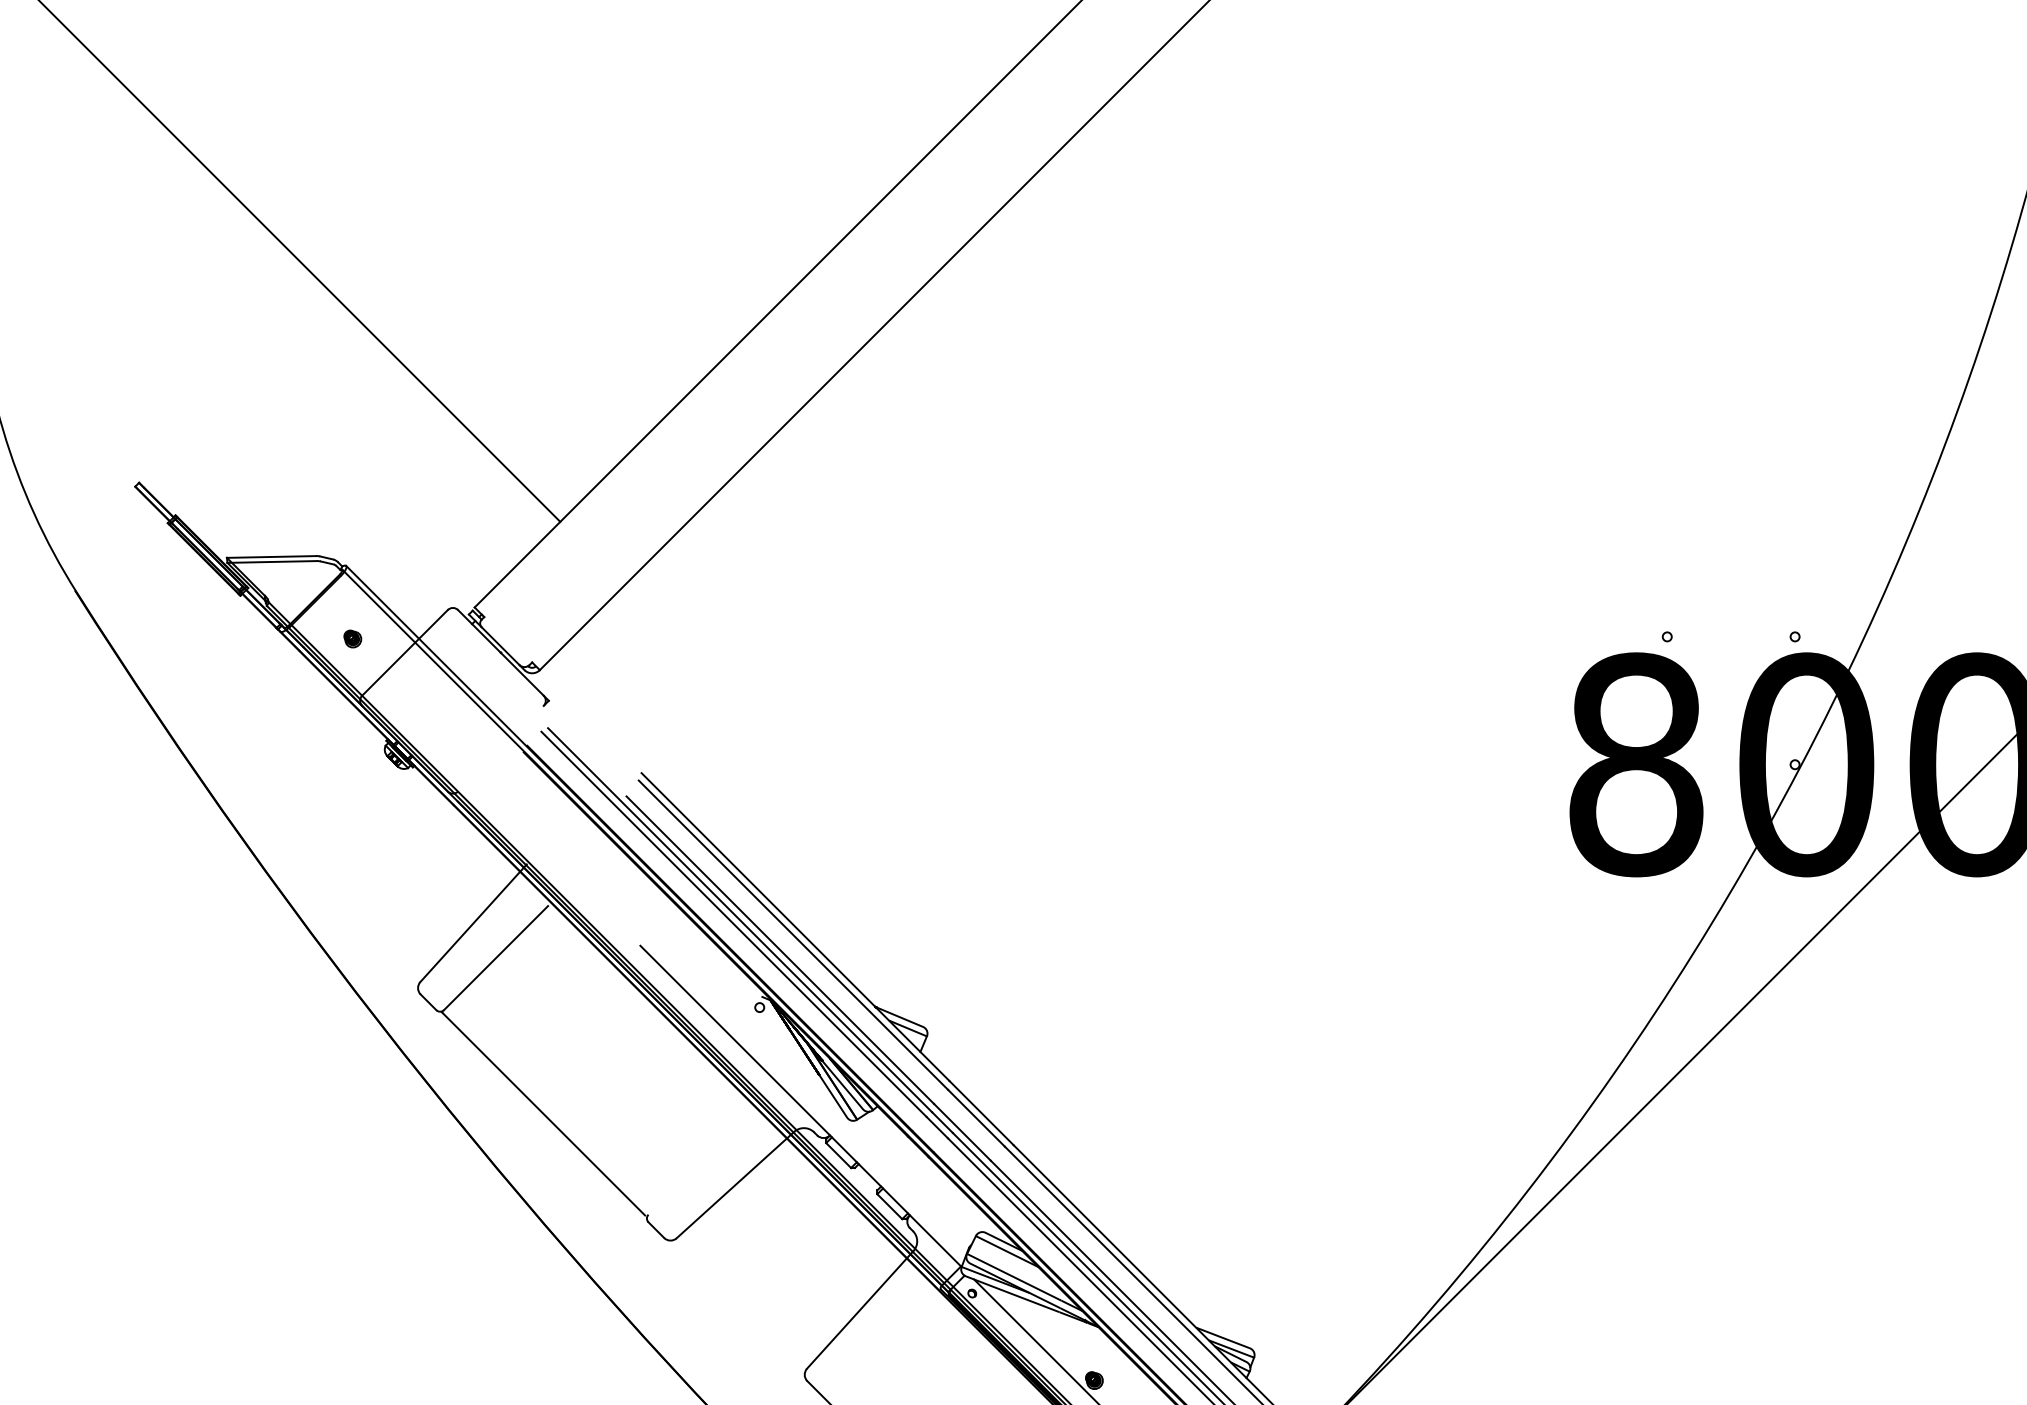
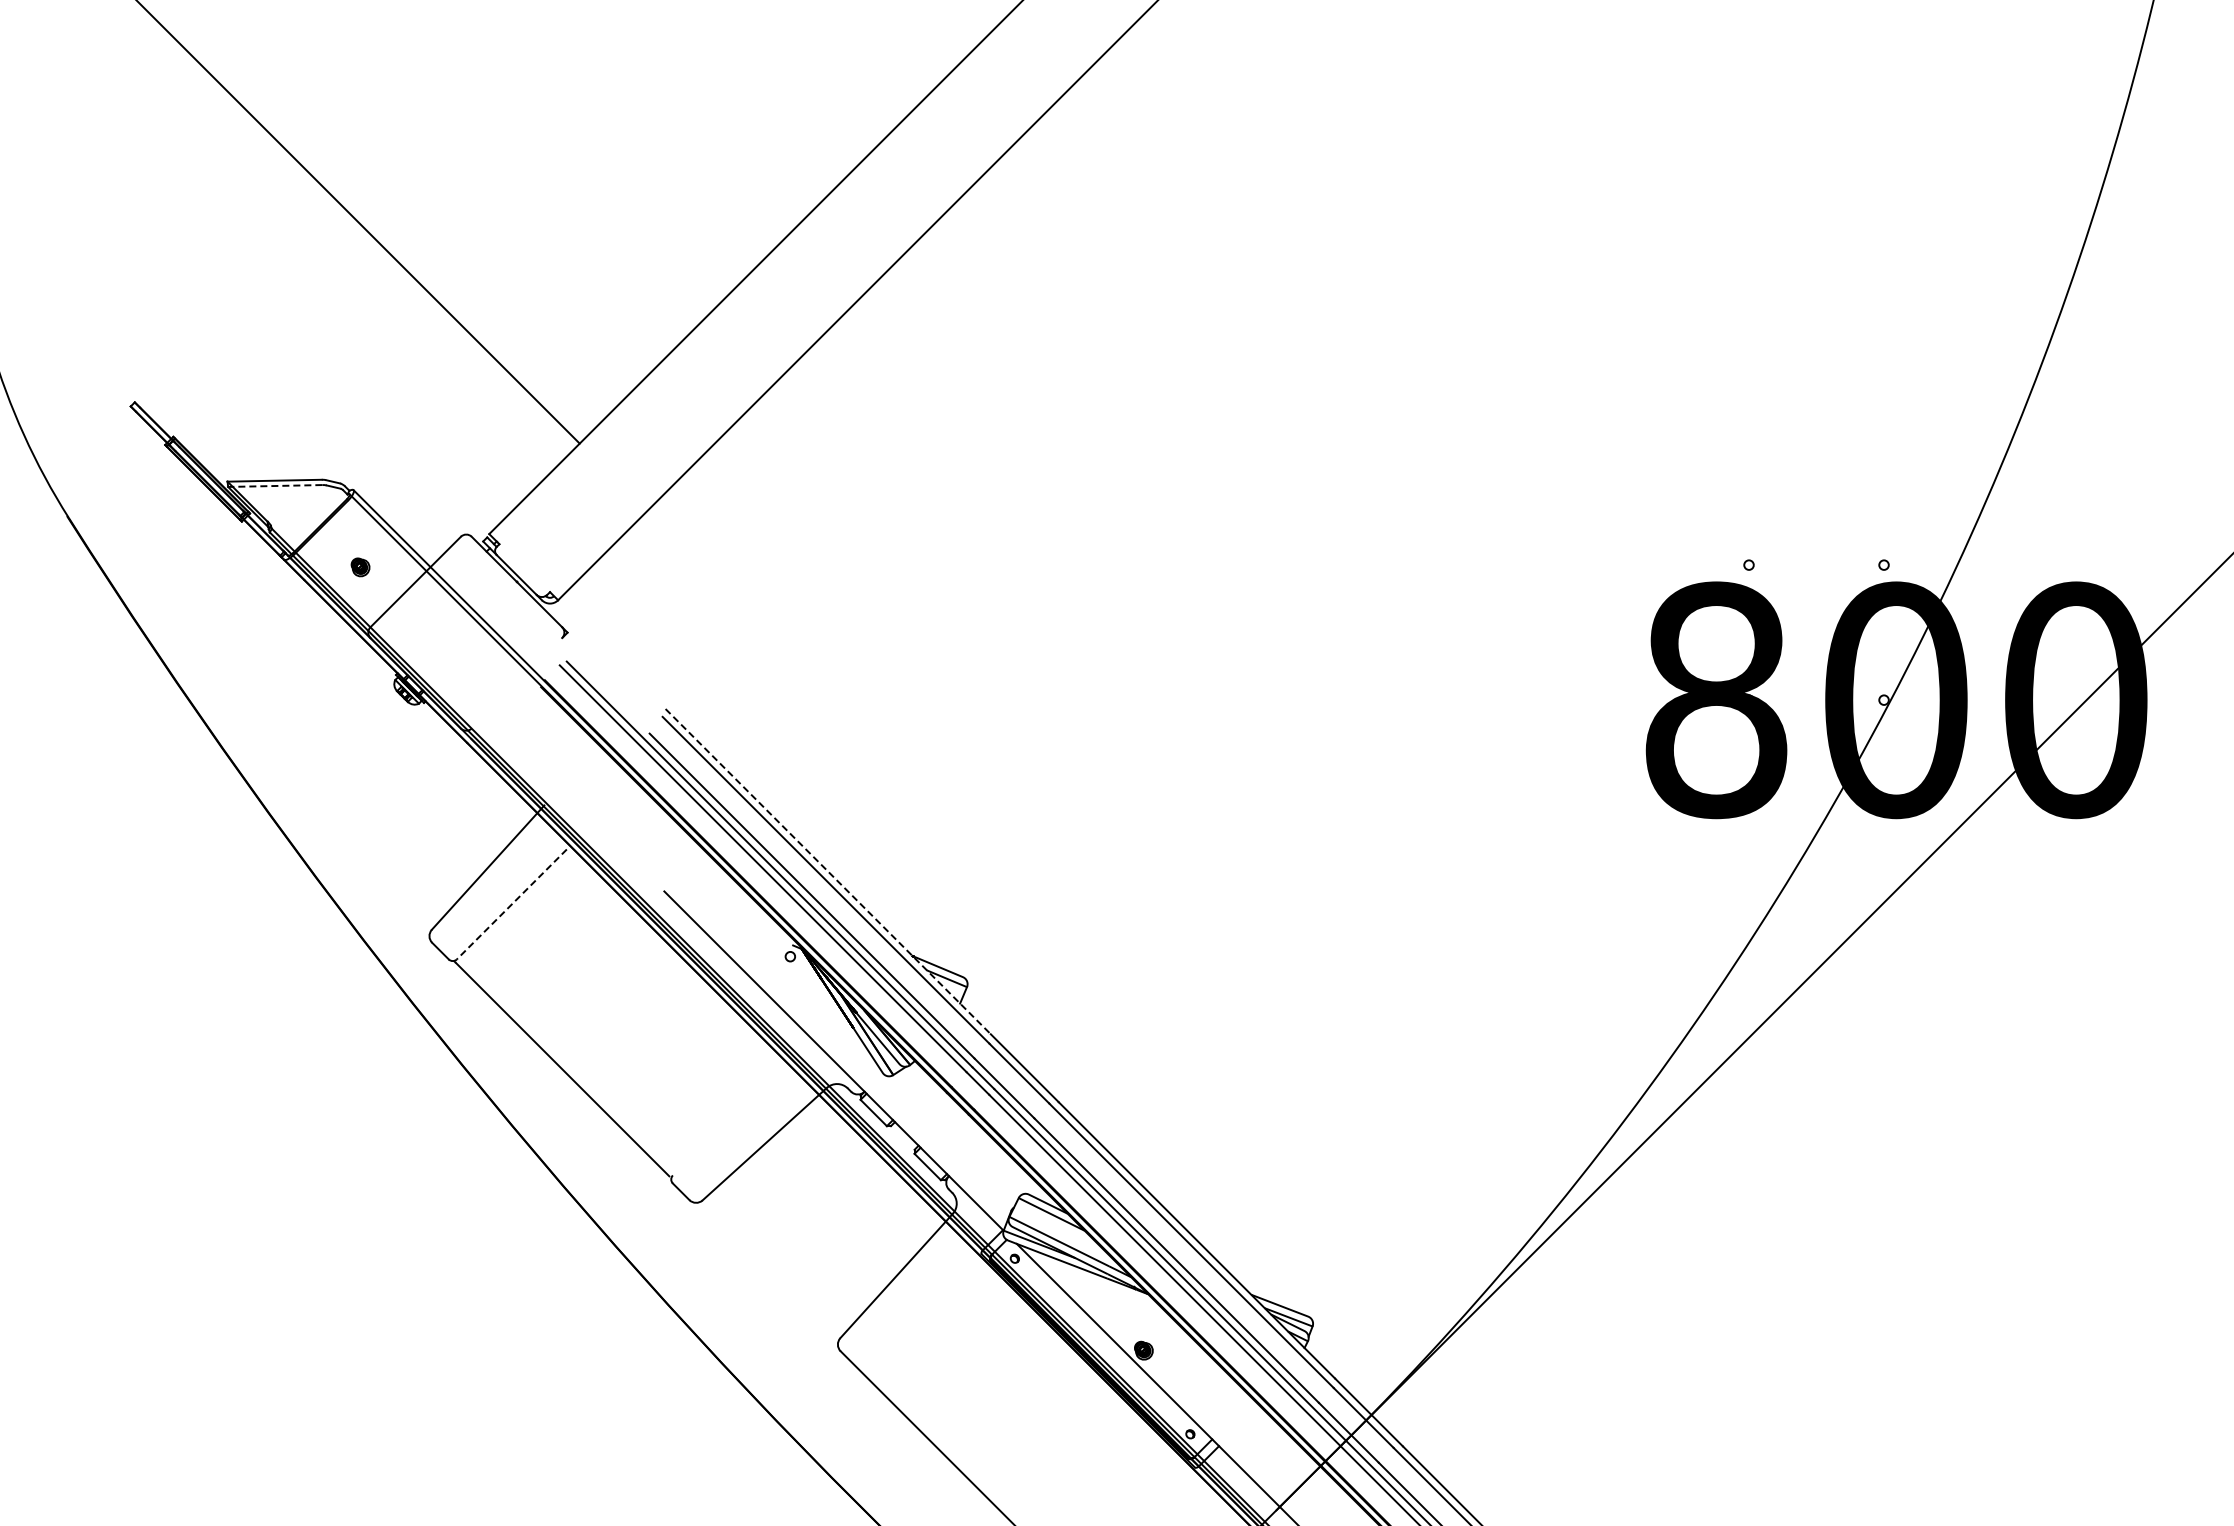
line: (271, 562) -> (274, 486), solid -> dashed
line: (795, 926) -> (828, 871), solid -> dashed
line: (495, 958) -> (511, 904), solid -> dashed

